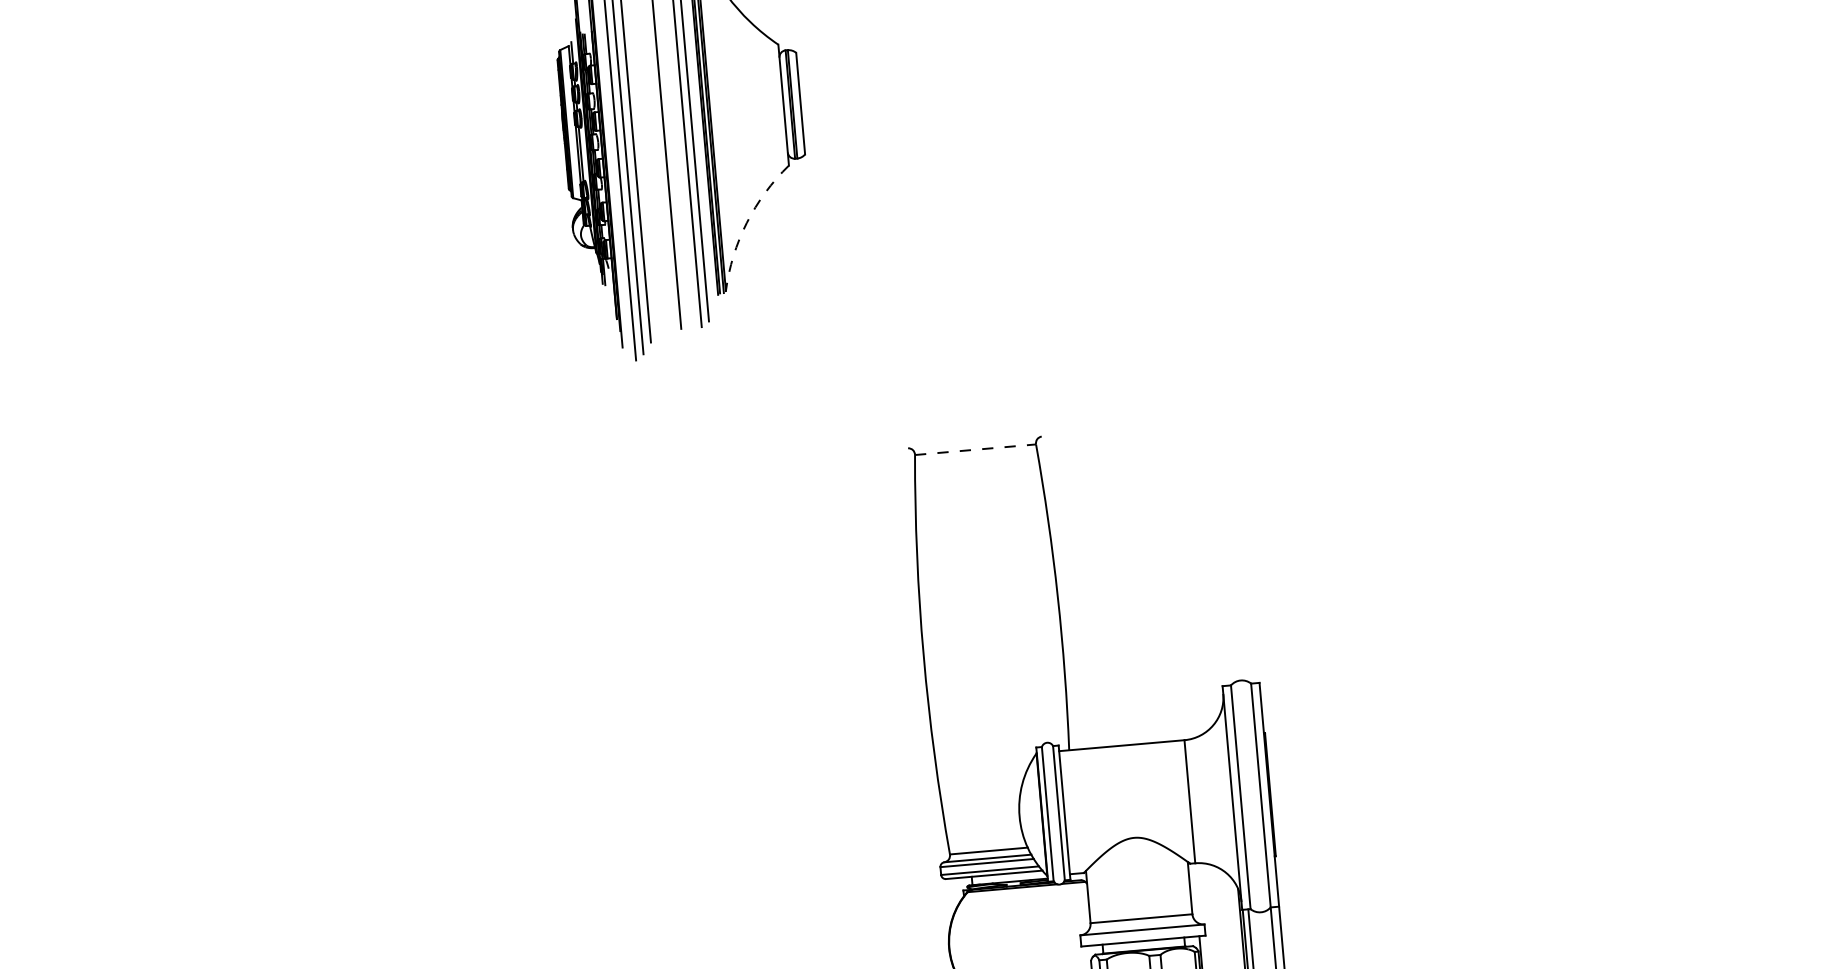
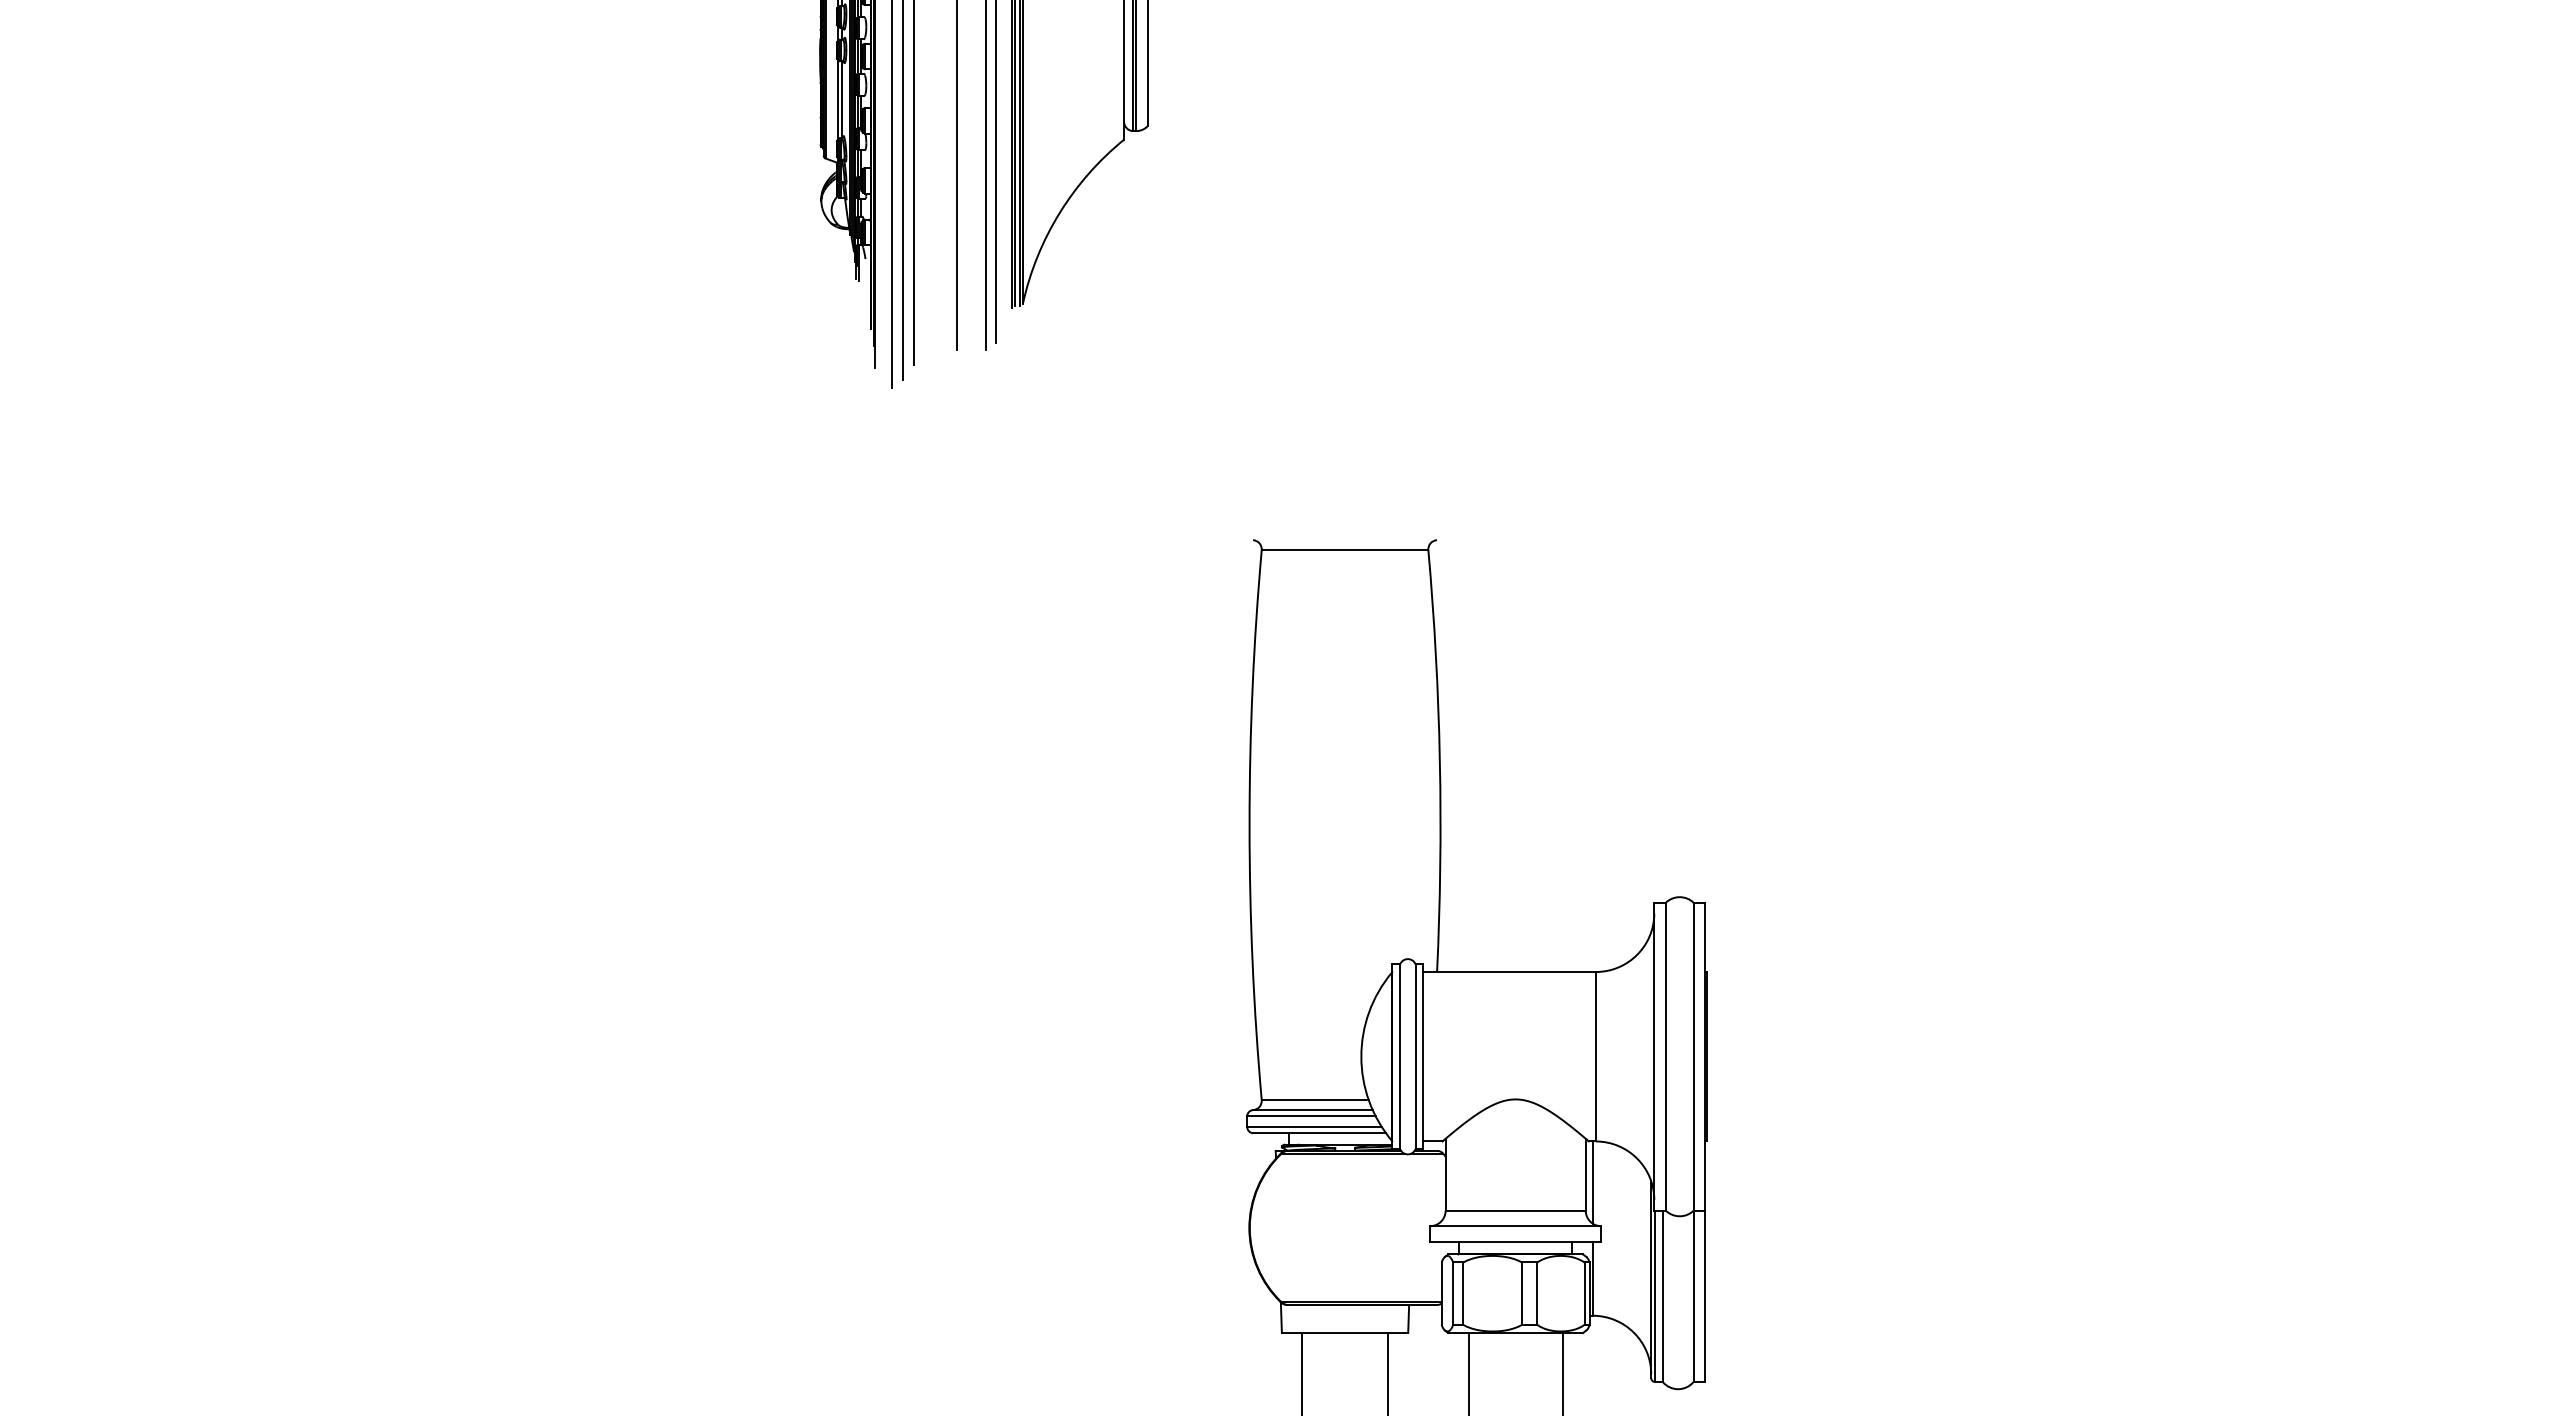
arc: (746, 223) -> (1059, 213), dashed -> solid
line: (975, 449) -> (1345, 550), dashed -> solid
line: (1195, 893) -> (1592, 1182), added

